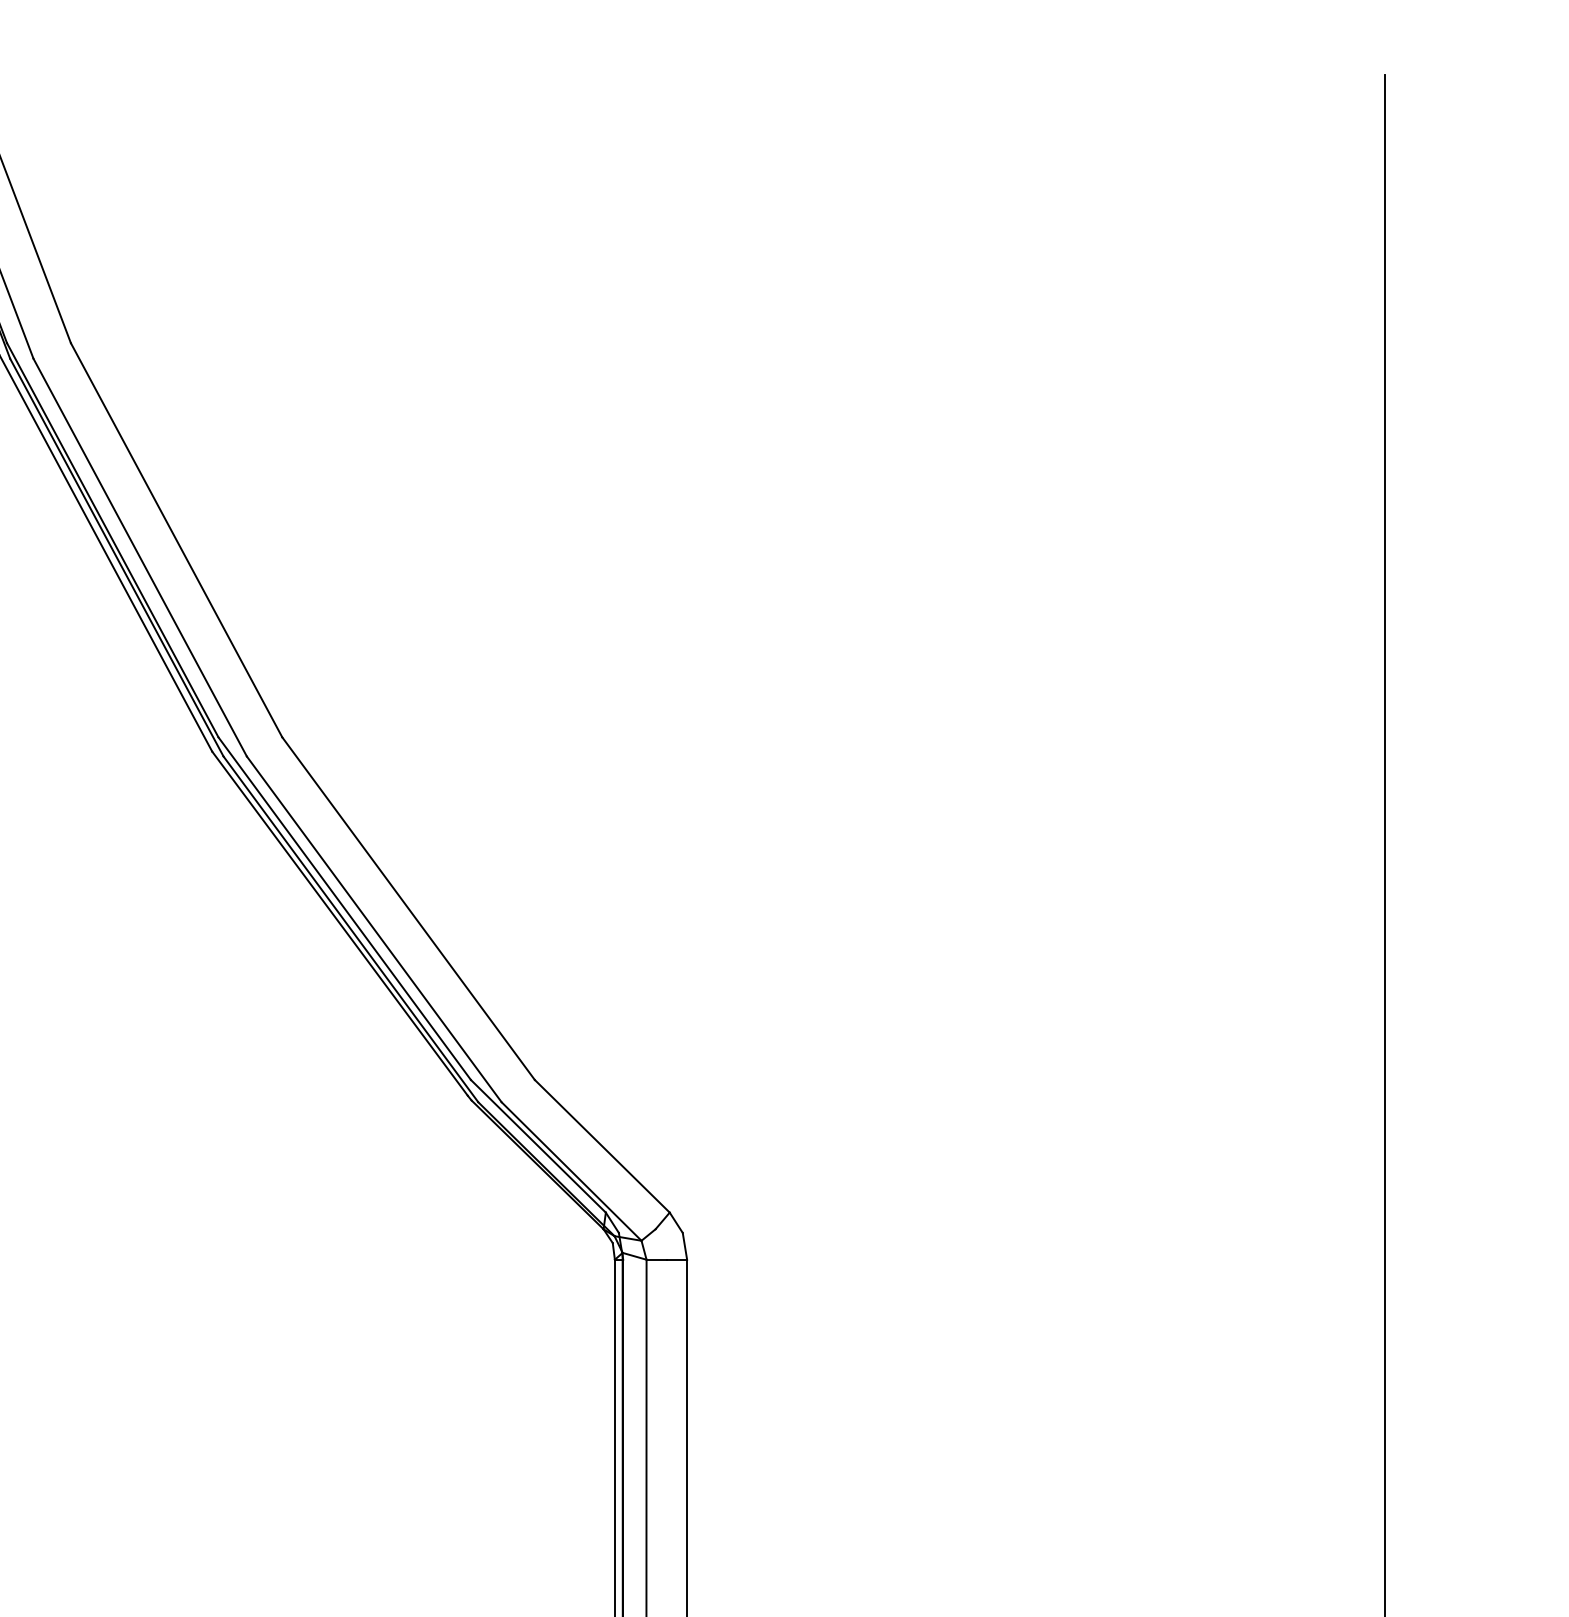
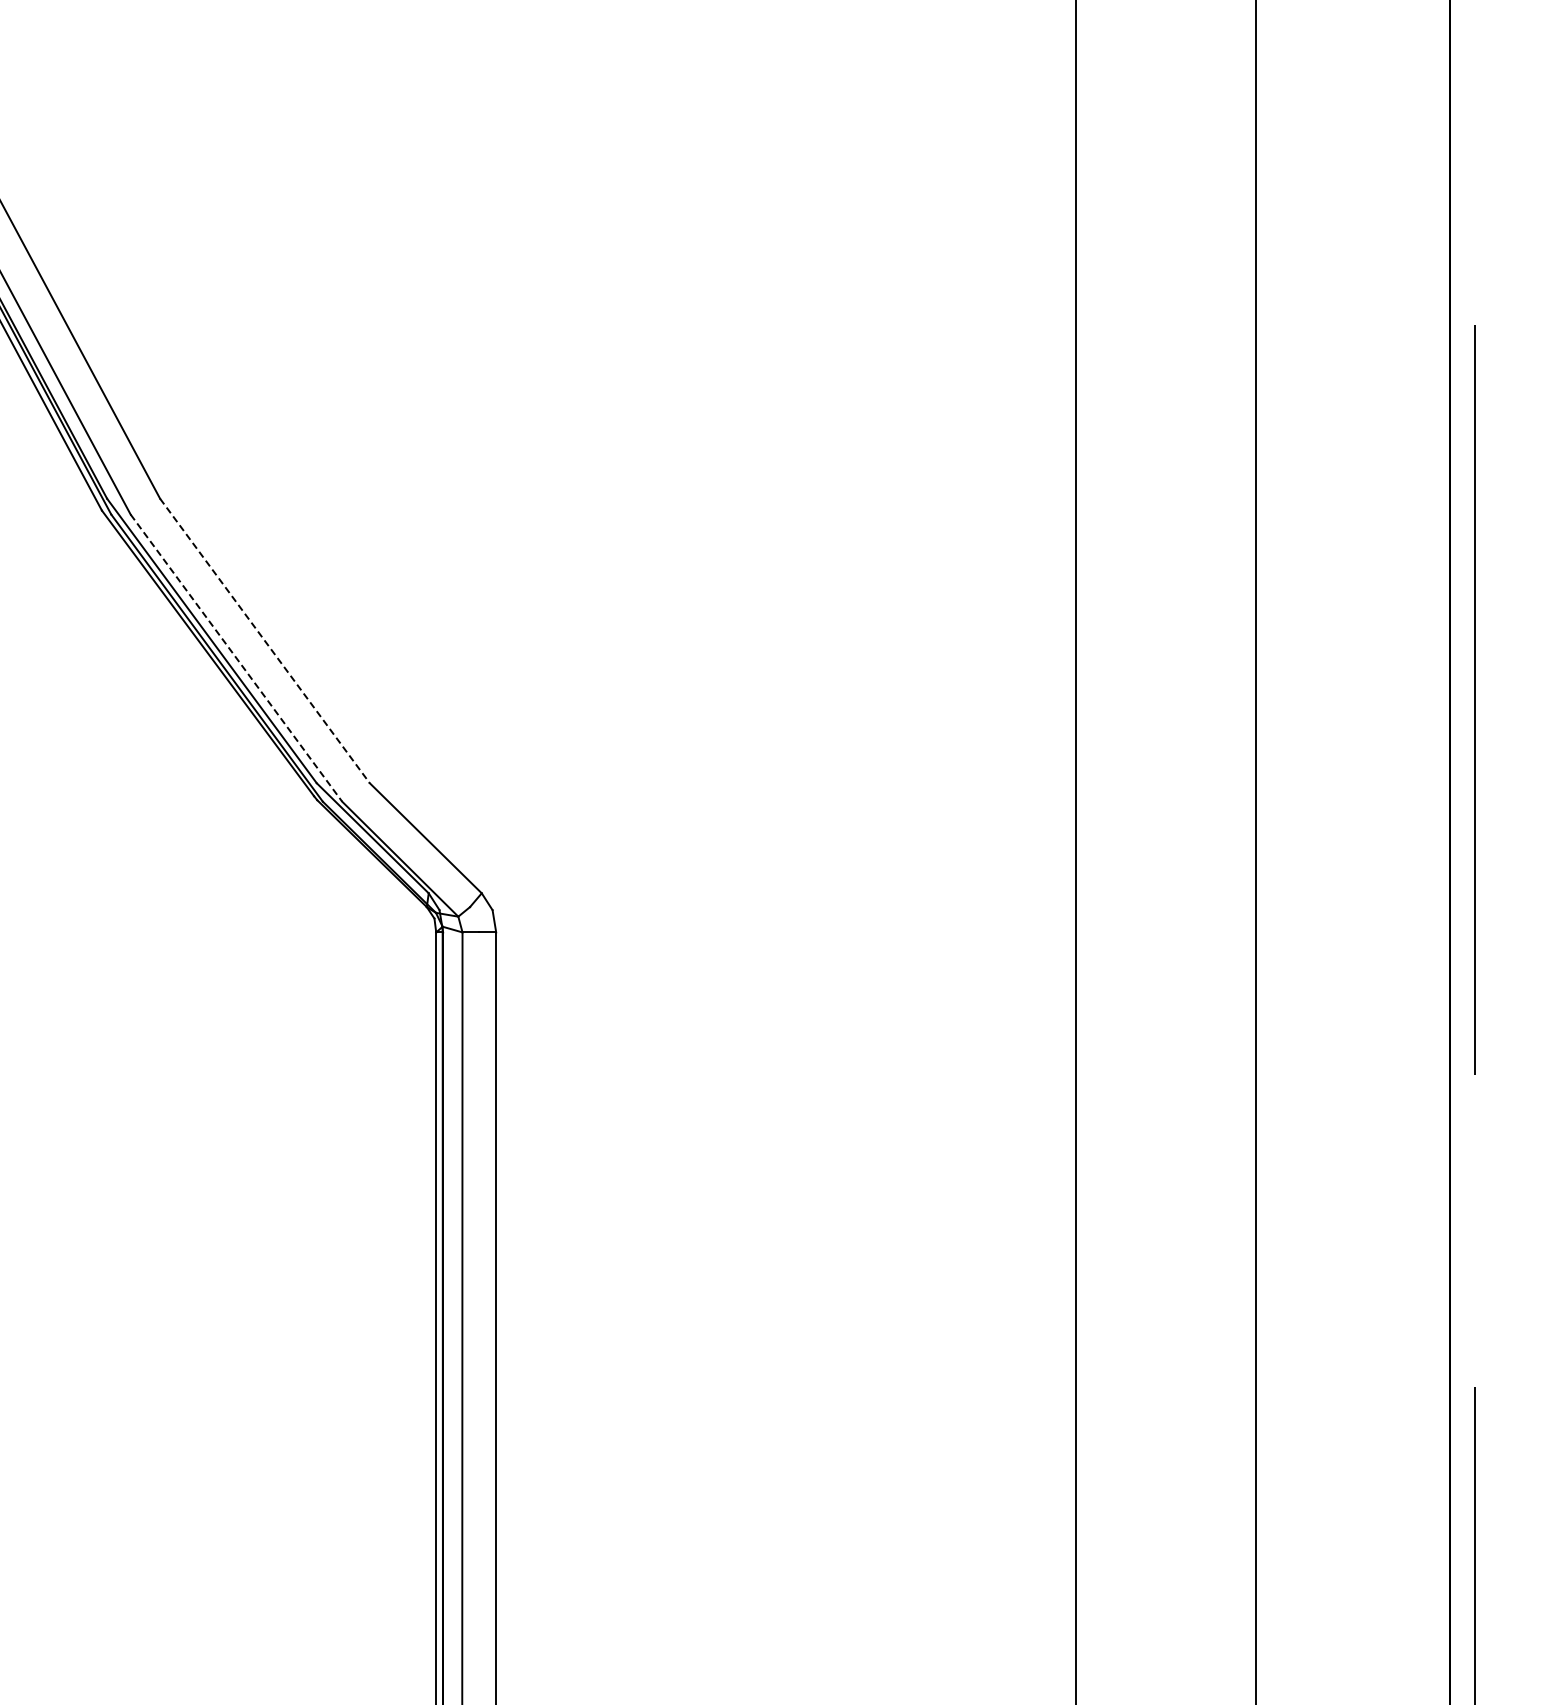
line: (408, 908) -> (264, 640), solid -> dashed
line: (374, 929) -> (236, 658), solid -> dashed

